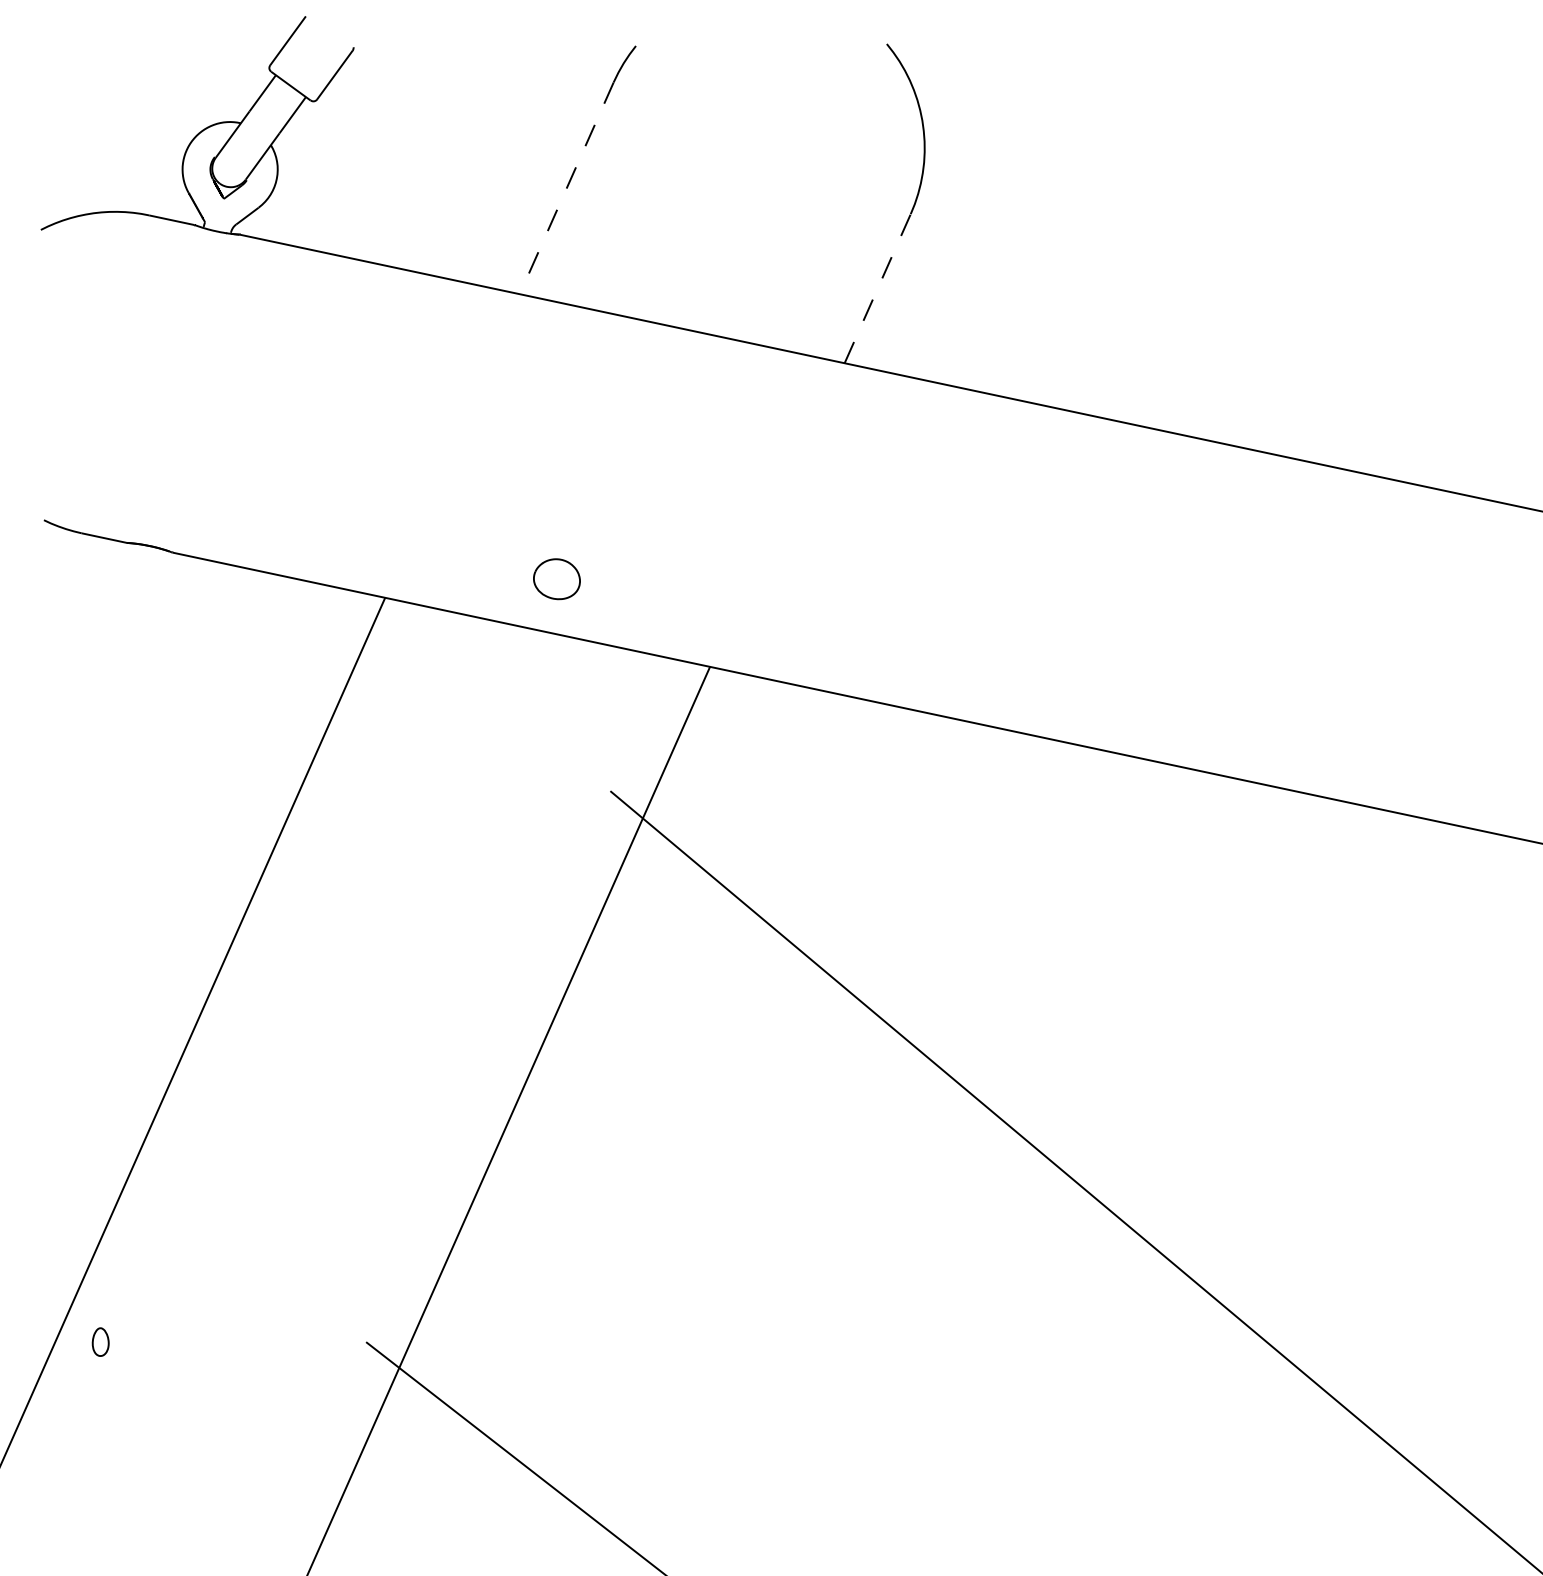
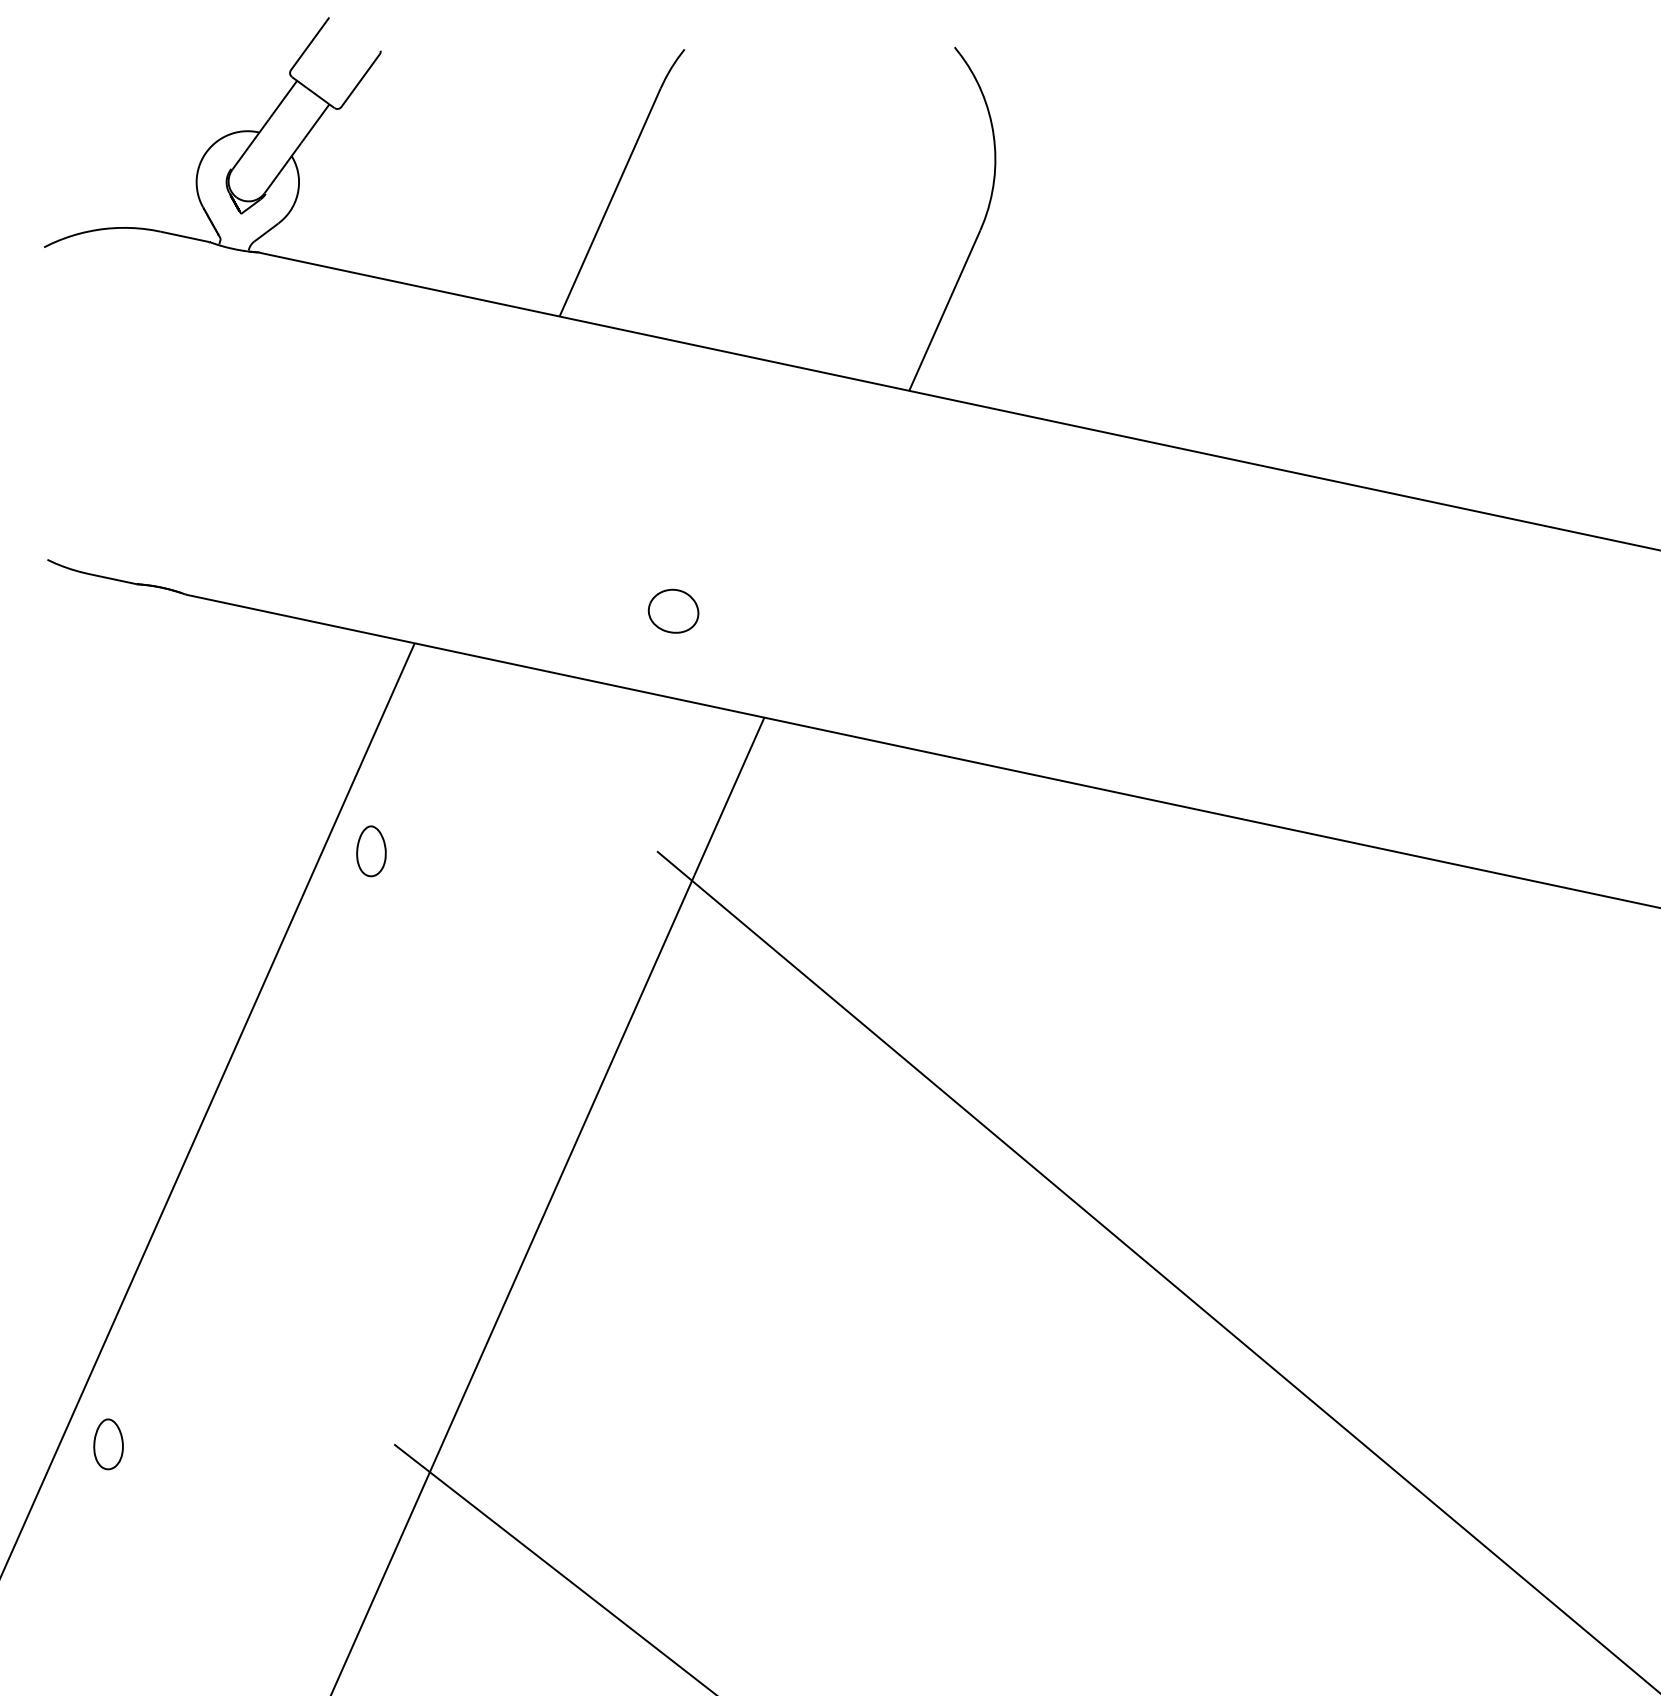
line: (567, 188) -> (610, 202), dashed -> solid
line: (877, 288) -> (944, 310), dashed -> solid
part: (556, 578) -> (673, 610), moved
part: (345, 791) -> (371, 851), added
part: (100, 1342) -> (108, 1444), size x1.67

